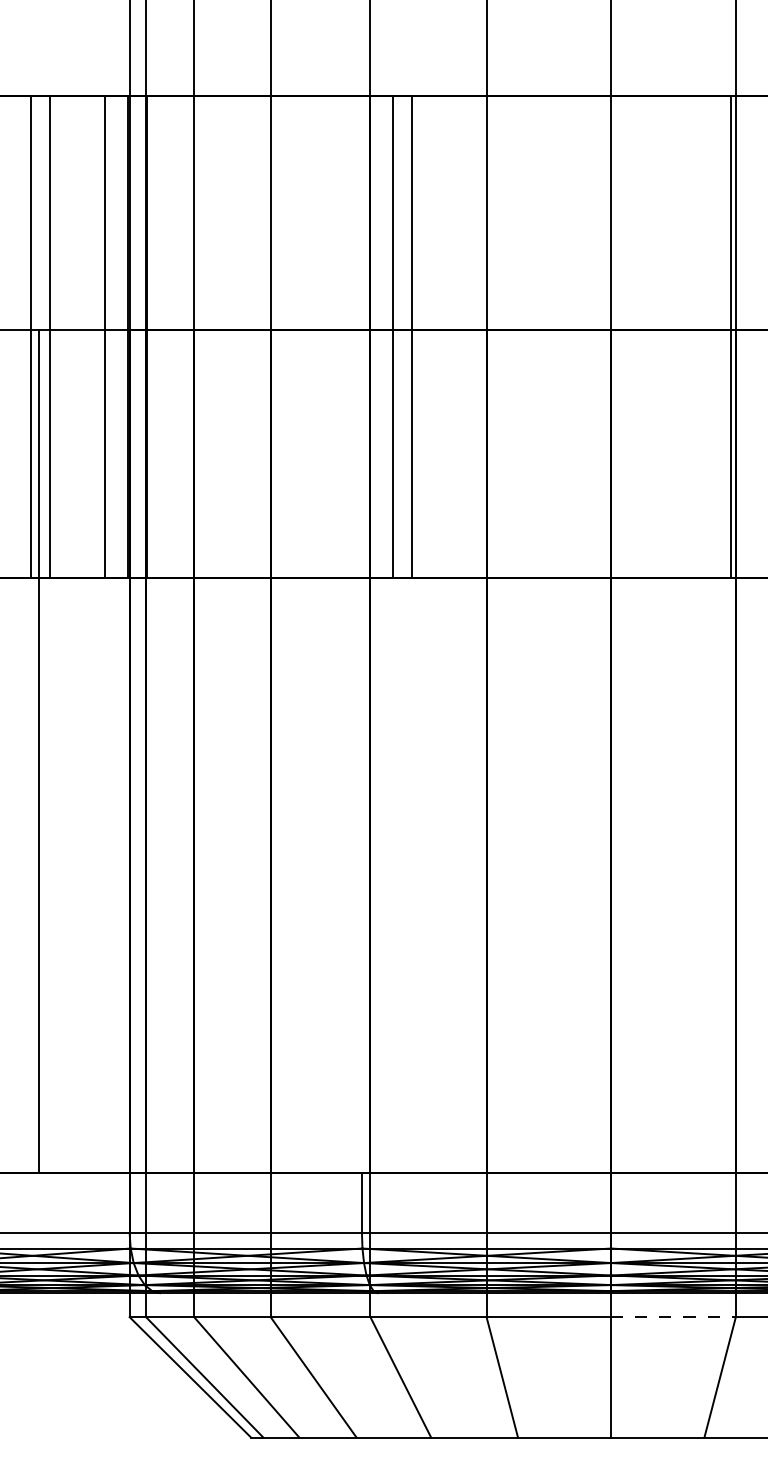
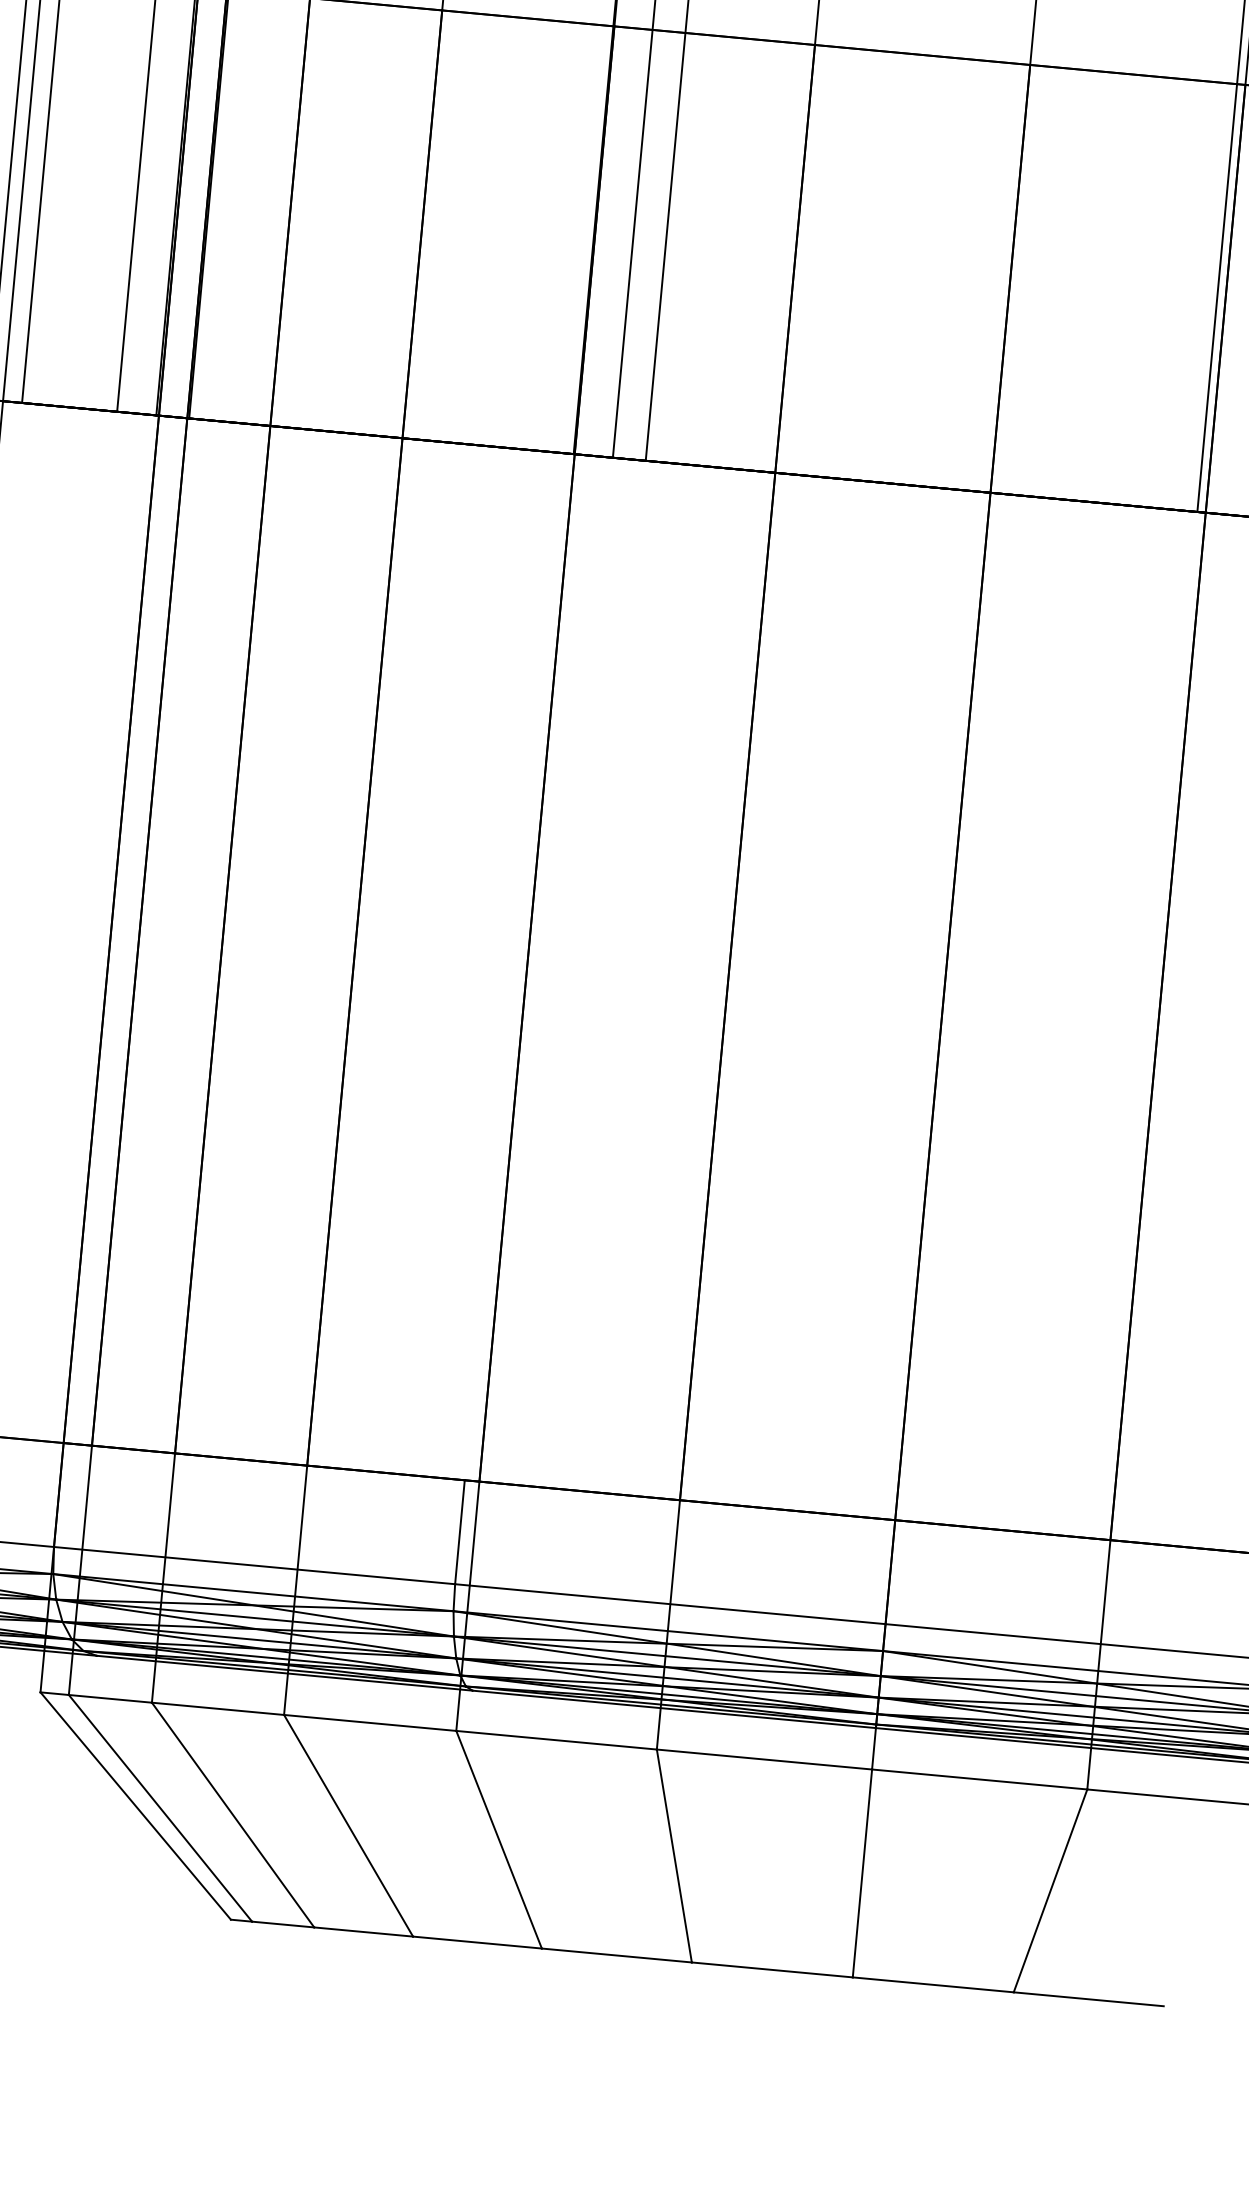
line: (674, 1317) -> (981, 1780), dashed -> solid

